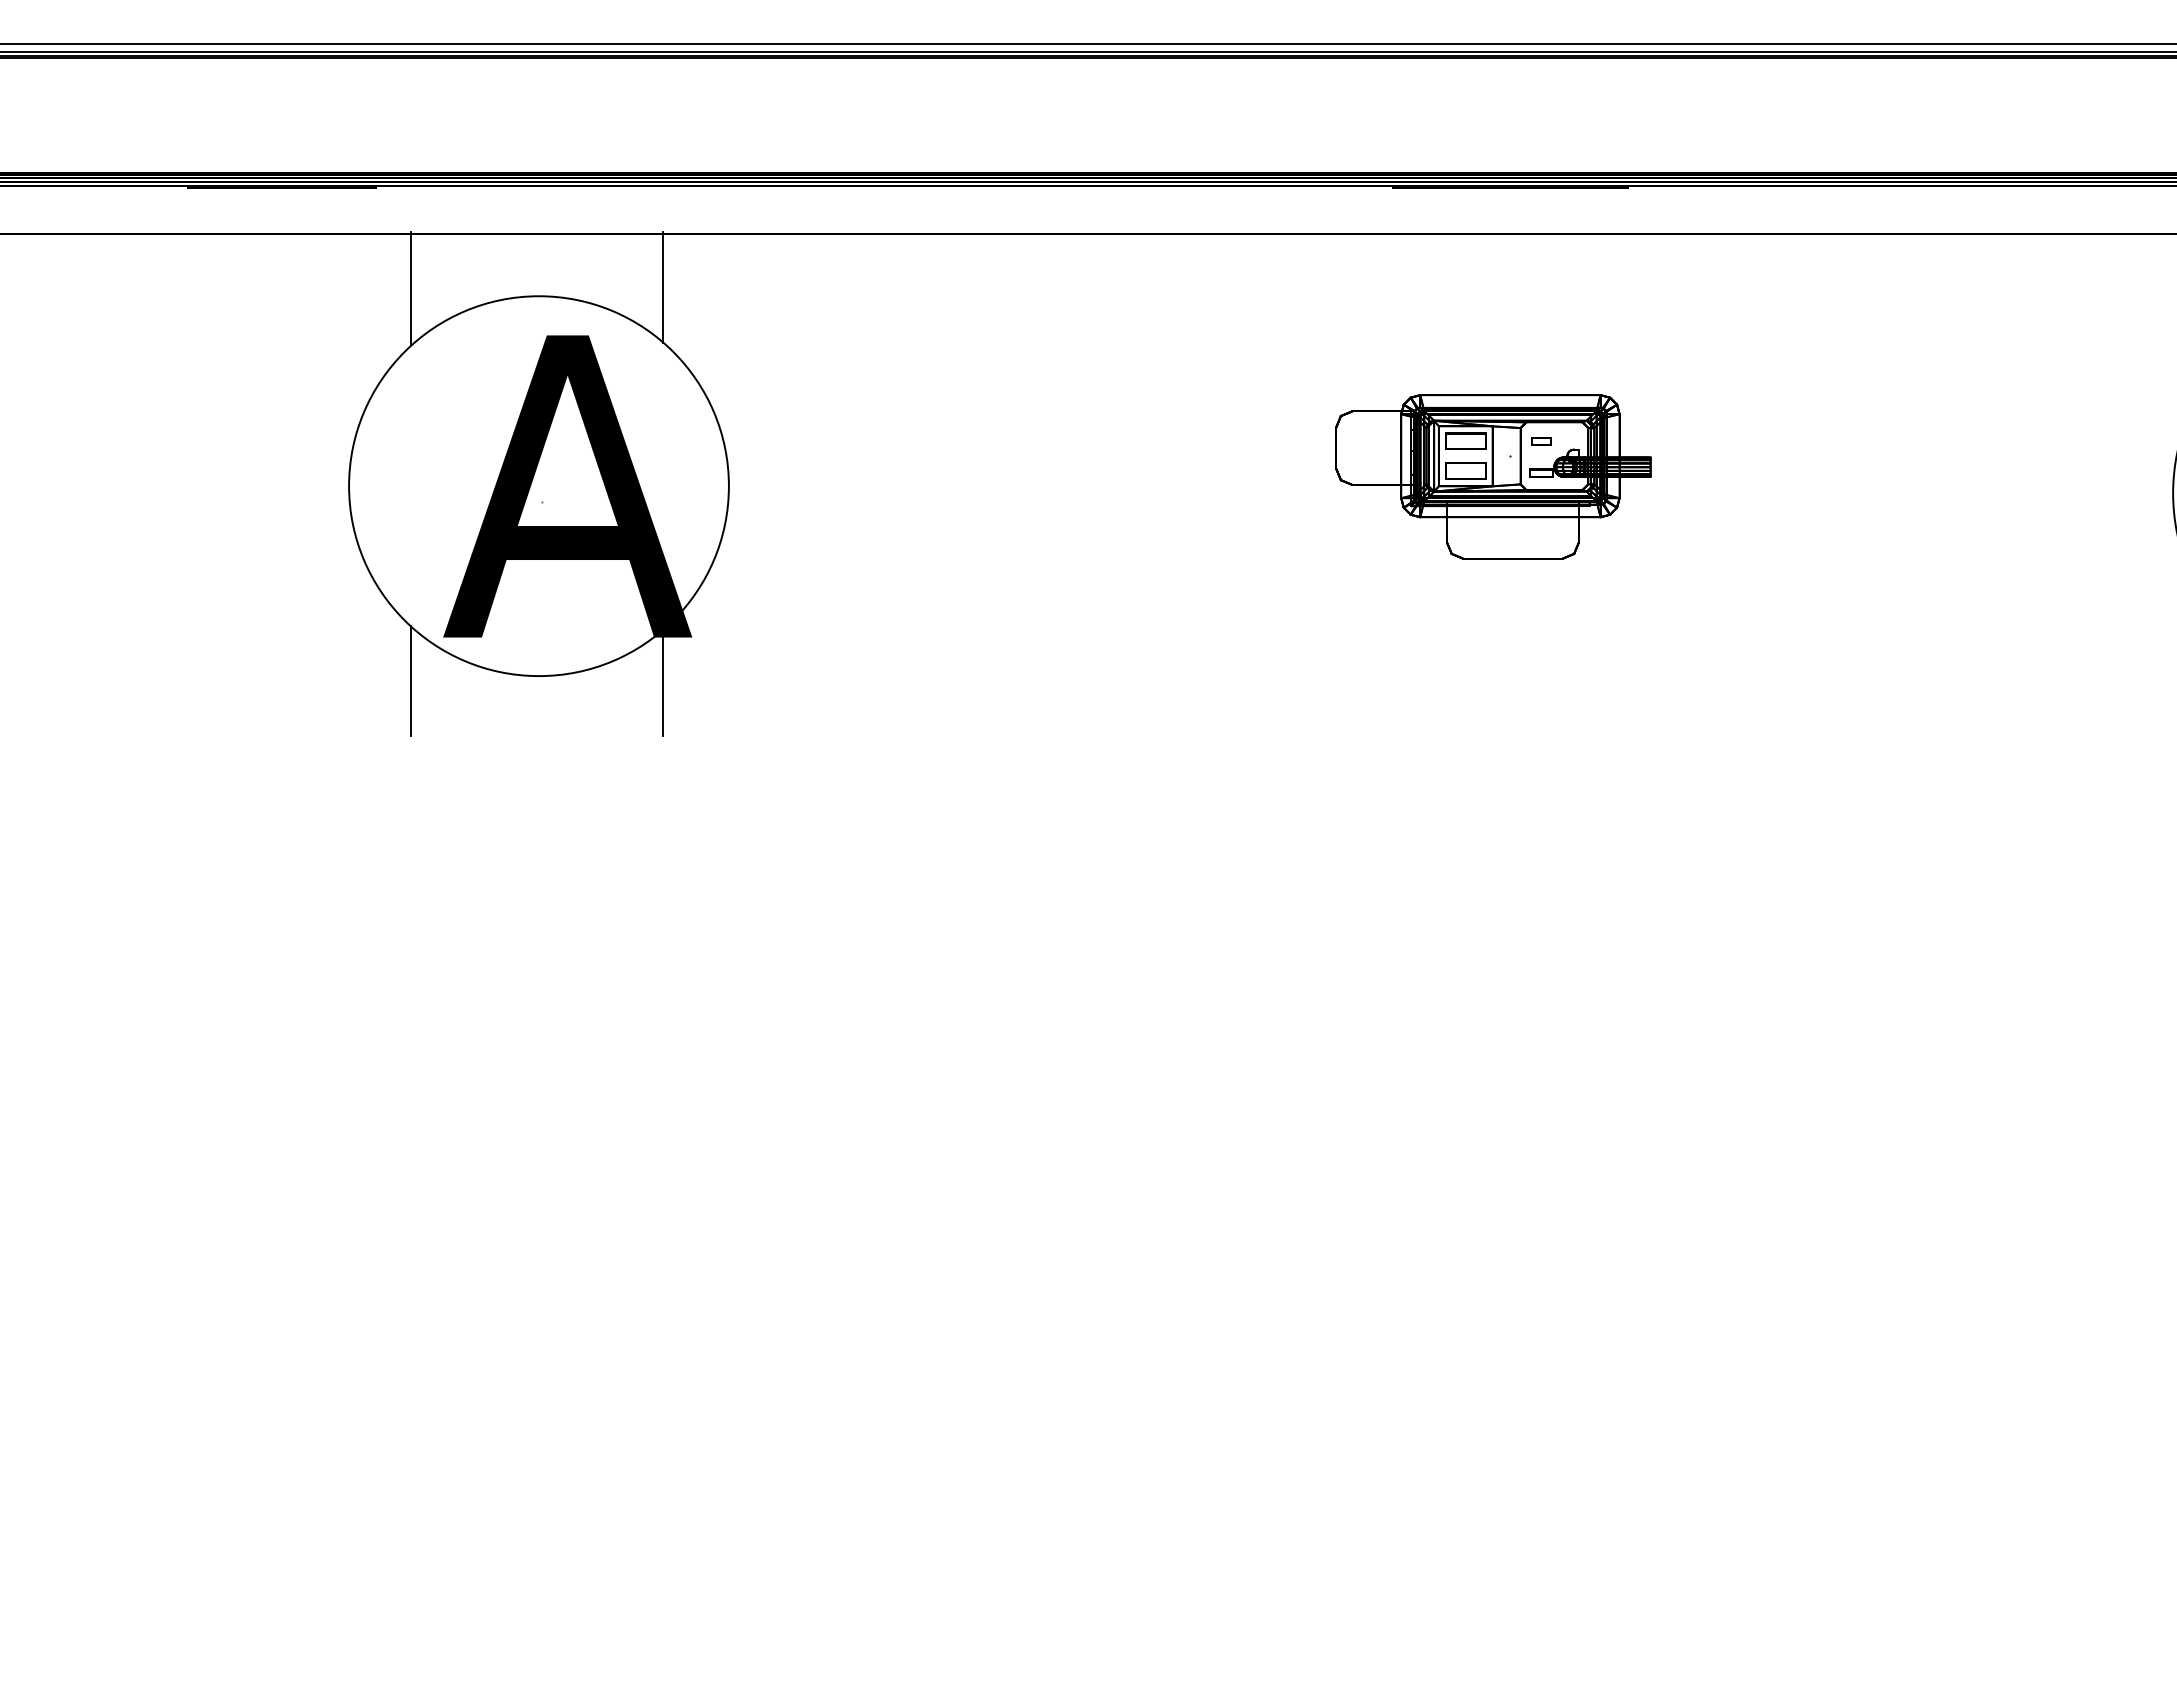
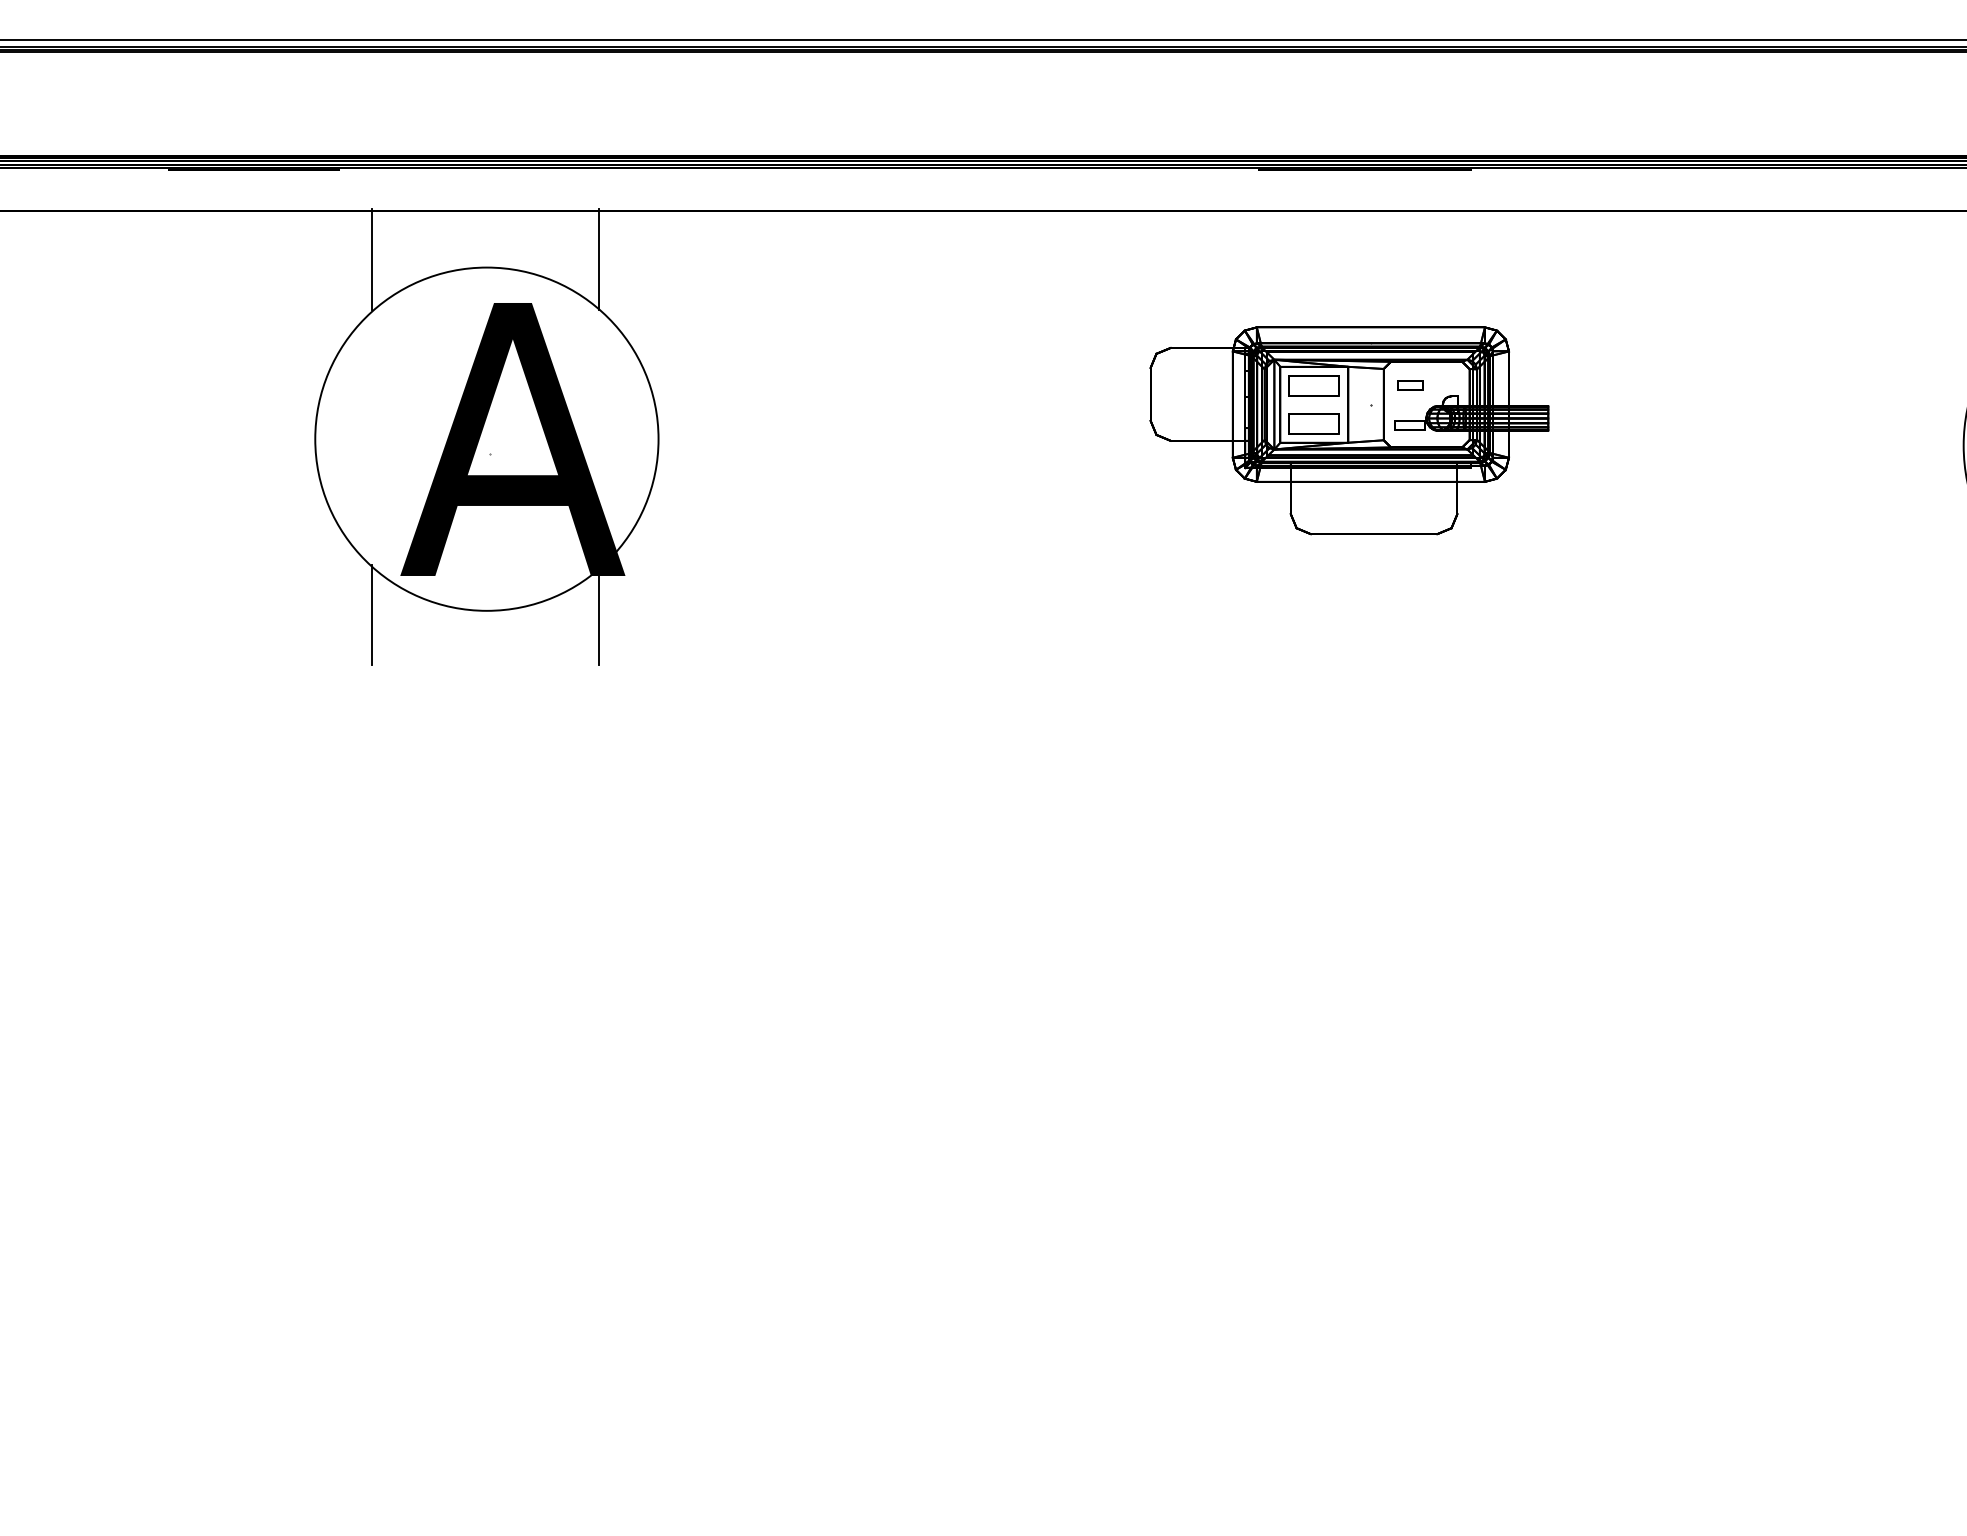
part: (1493, 476) -> (1349, 430), size x1.4

